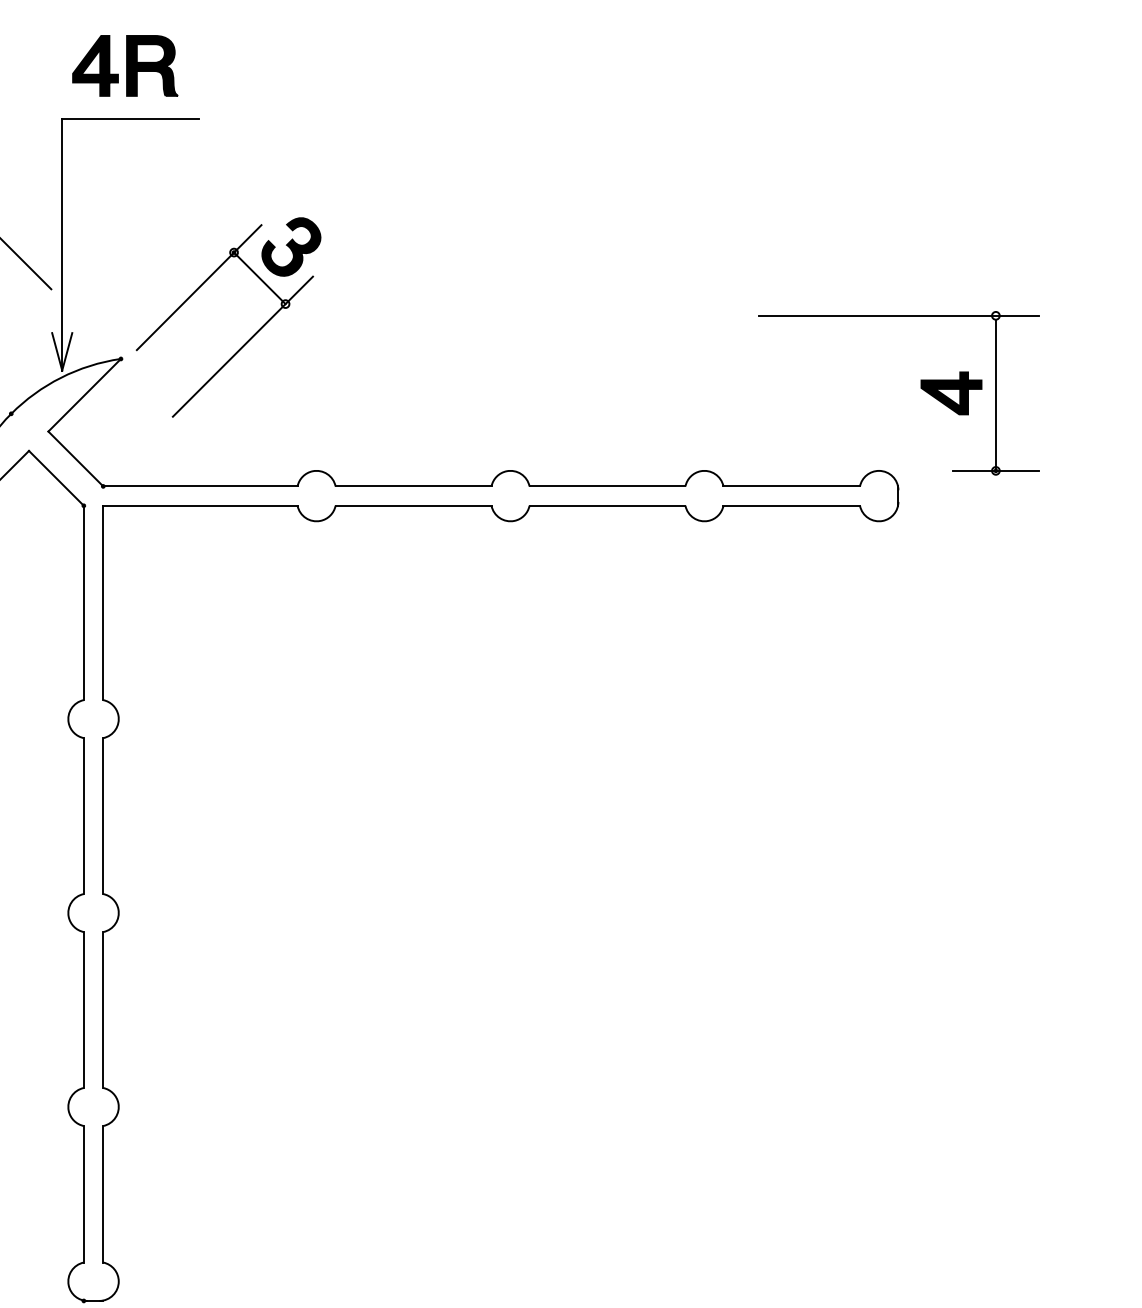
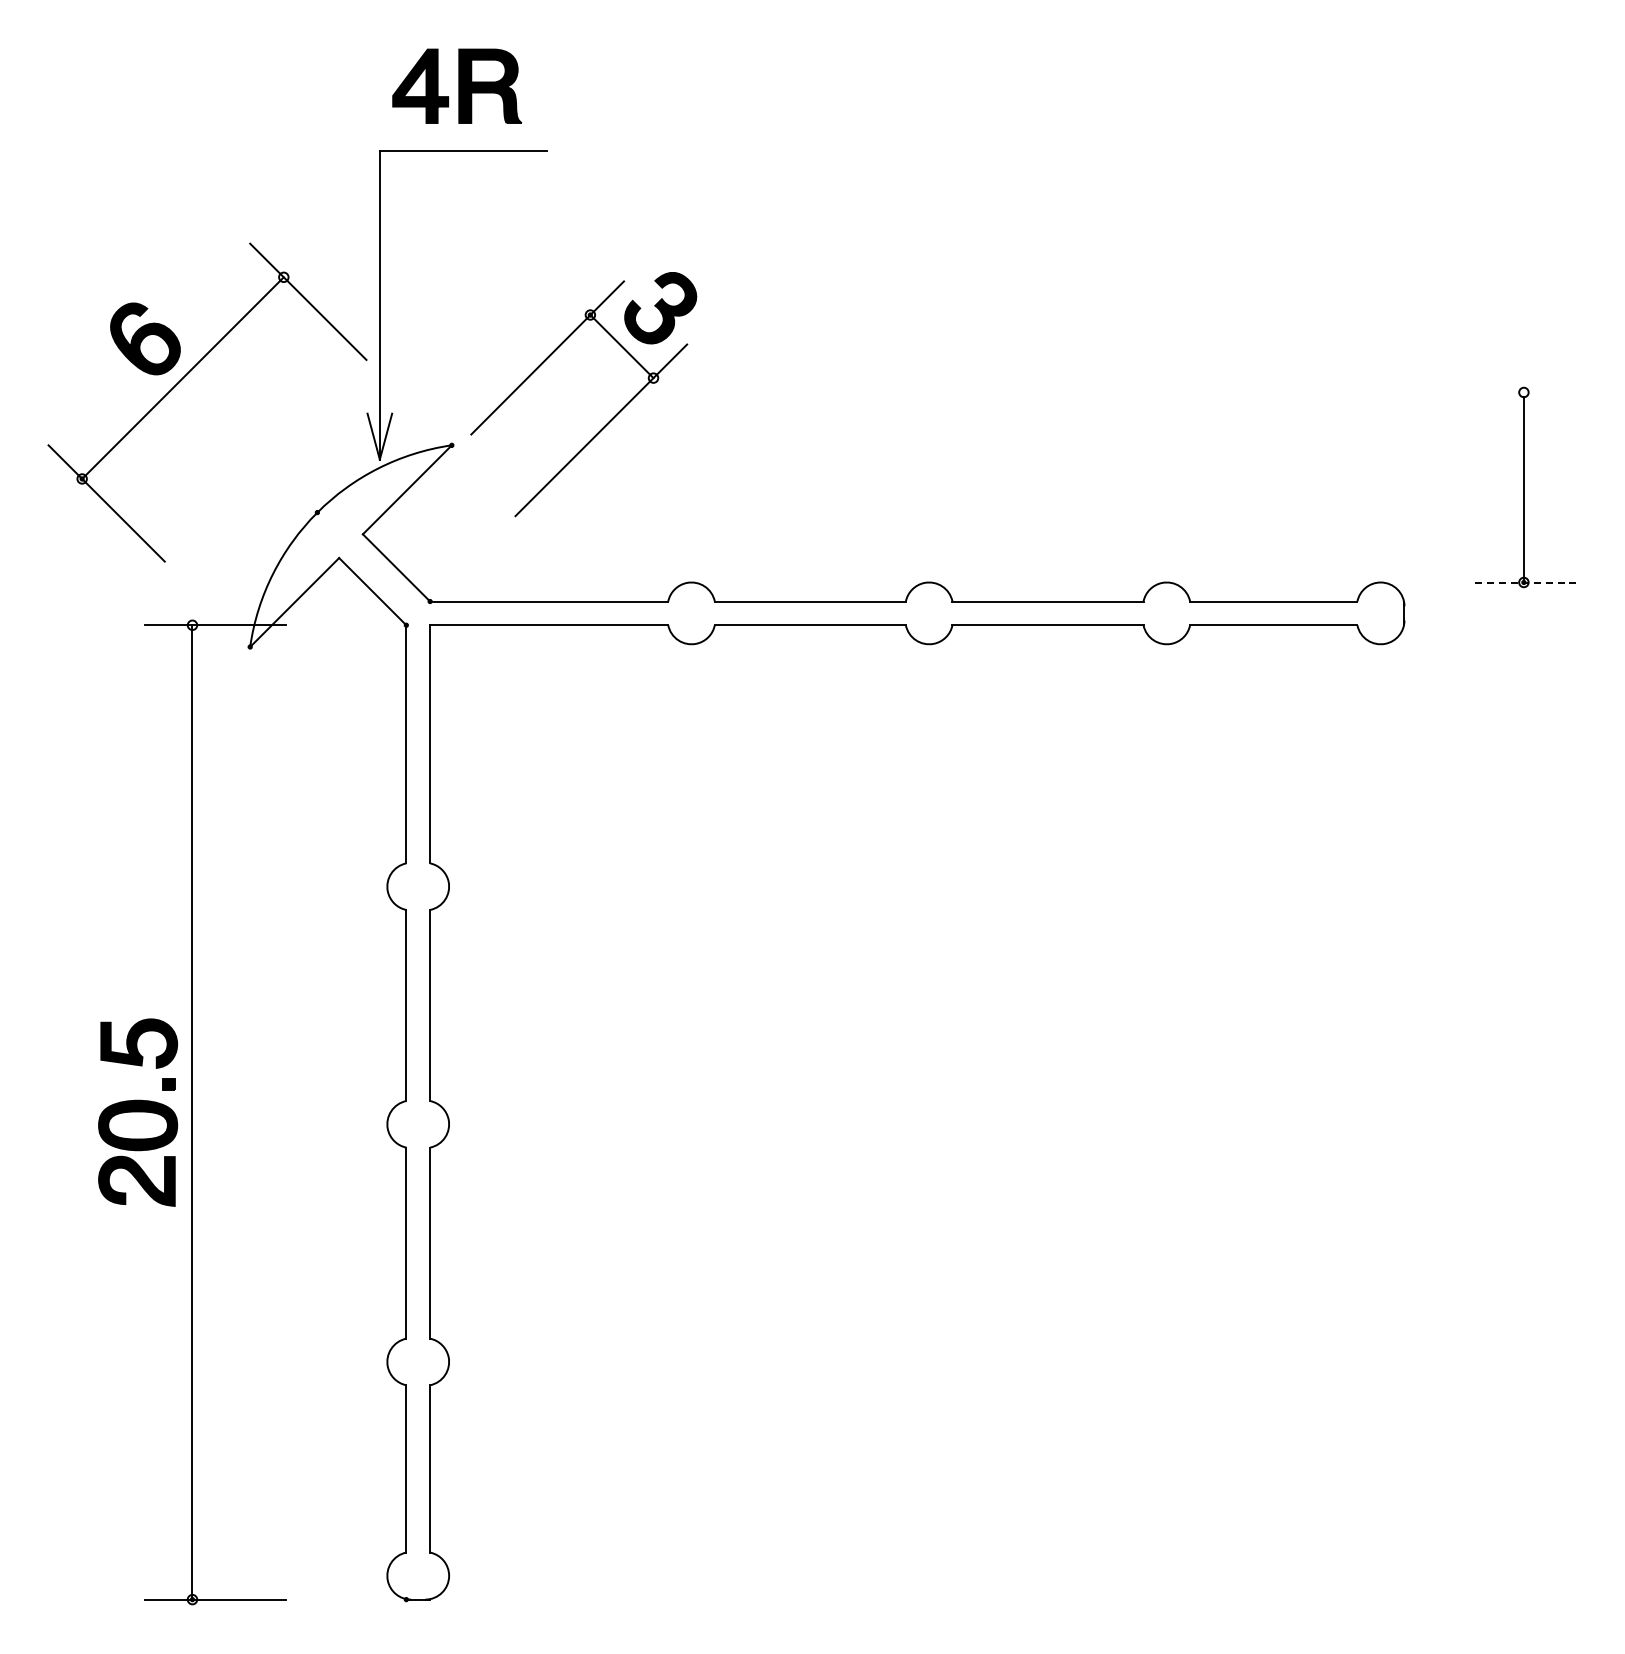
line: (898, 315) -> (1404, 392), removed
part: (951, 393) -> (1469, 487), removed
line: (995, 470) -> (1523, 582), solid -> dashed

